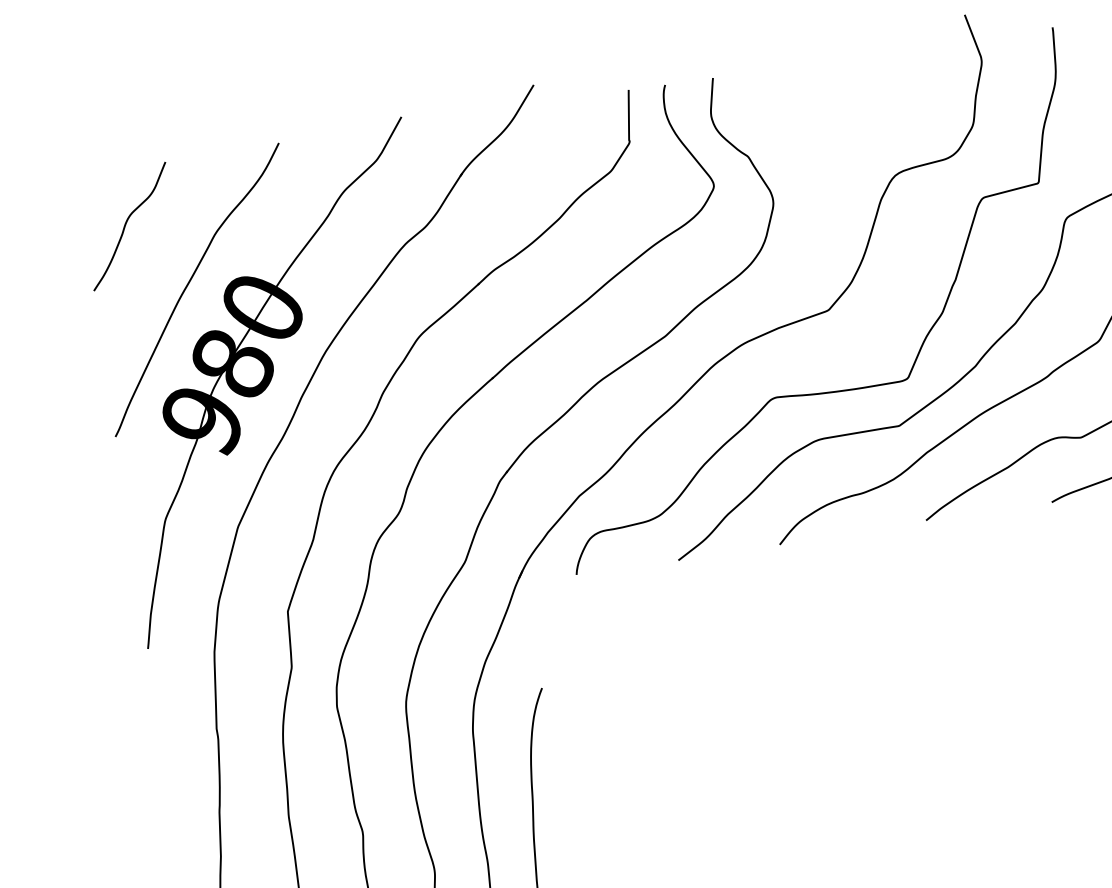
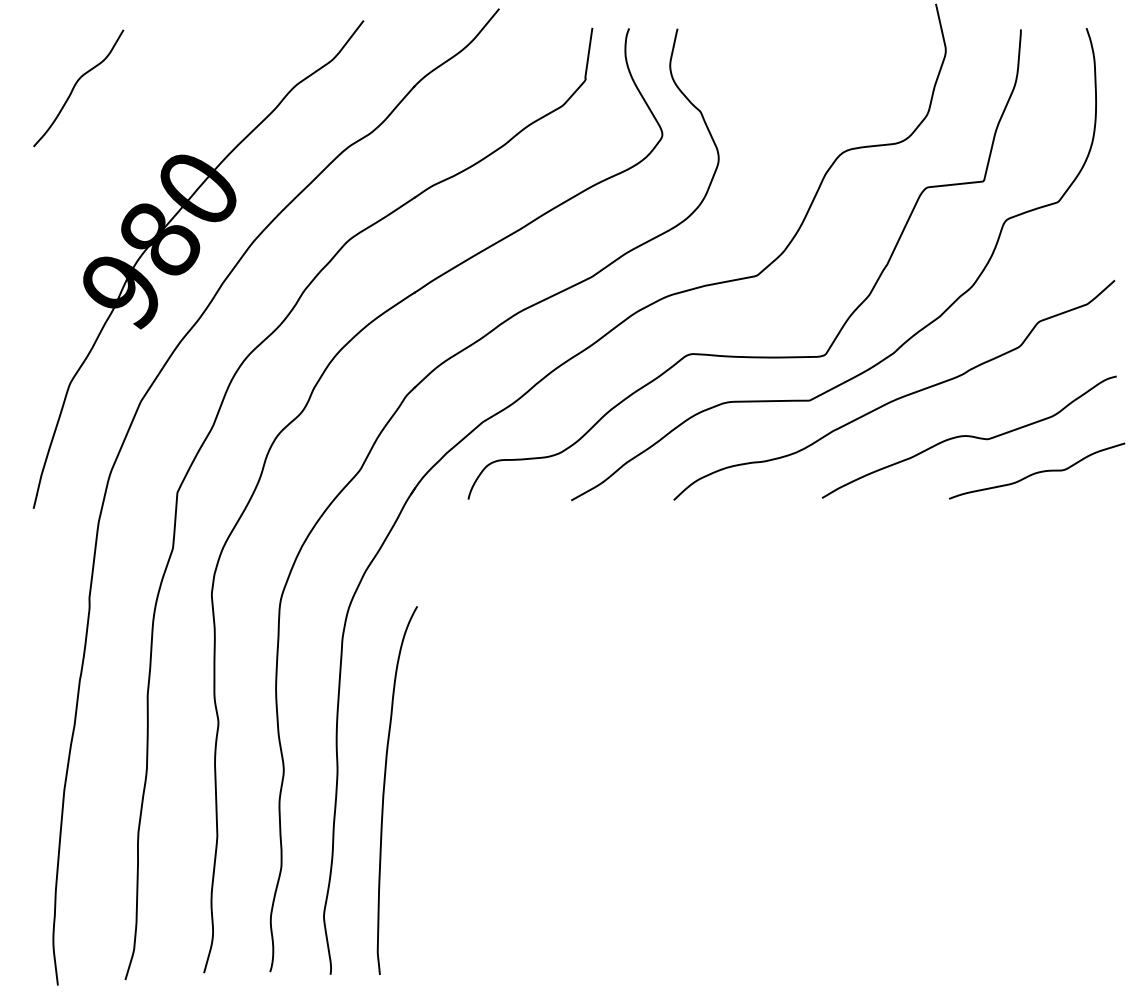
curve: (189, 283) -> (129, 153), removed

